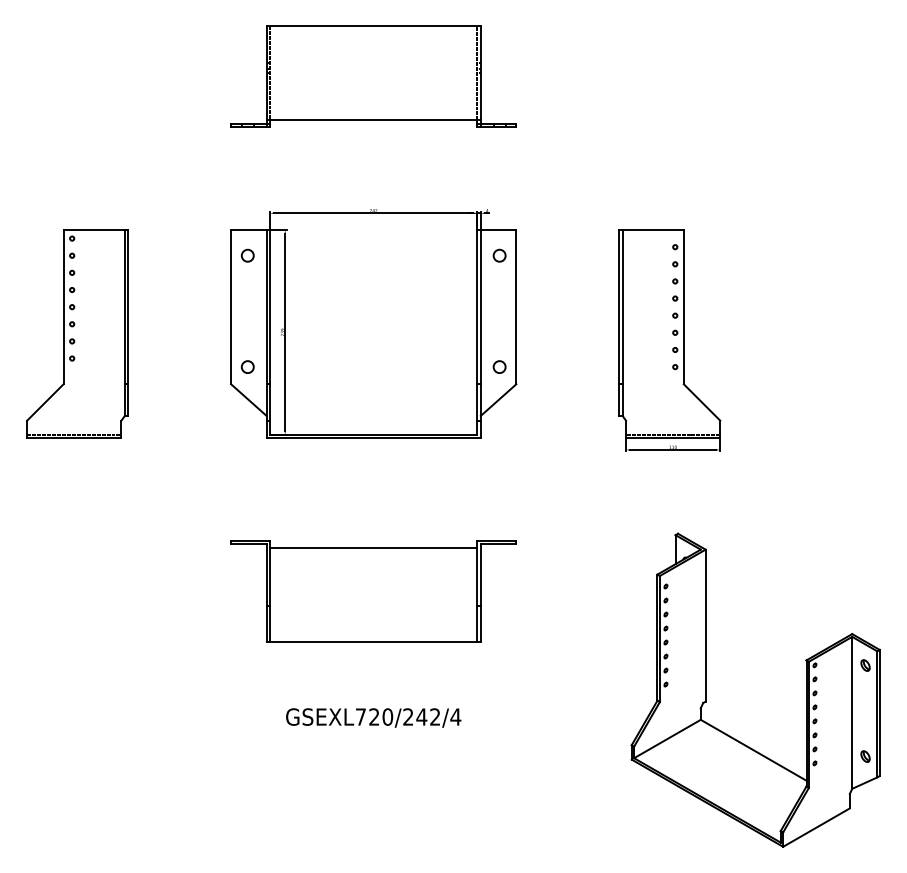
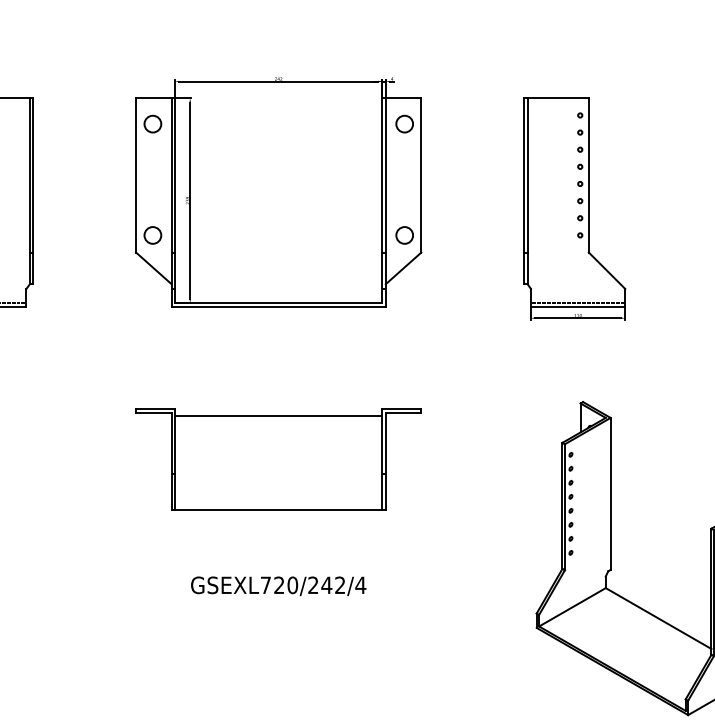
circle: (247, 255) -> (152, 123), size x1.4
circle: (499, 255) -> (404, 123), size x1.4
circle: (247, 366) -> (152, 234), size x1.4
circle: (499, 366) -> (404, 234), size x1.4

